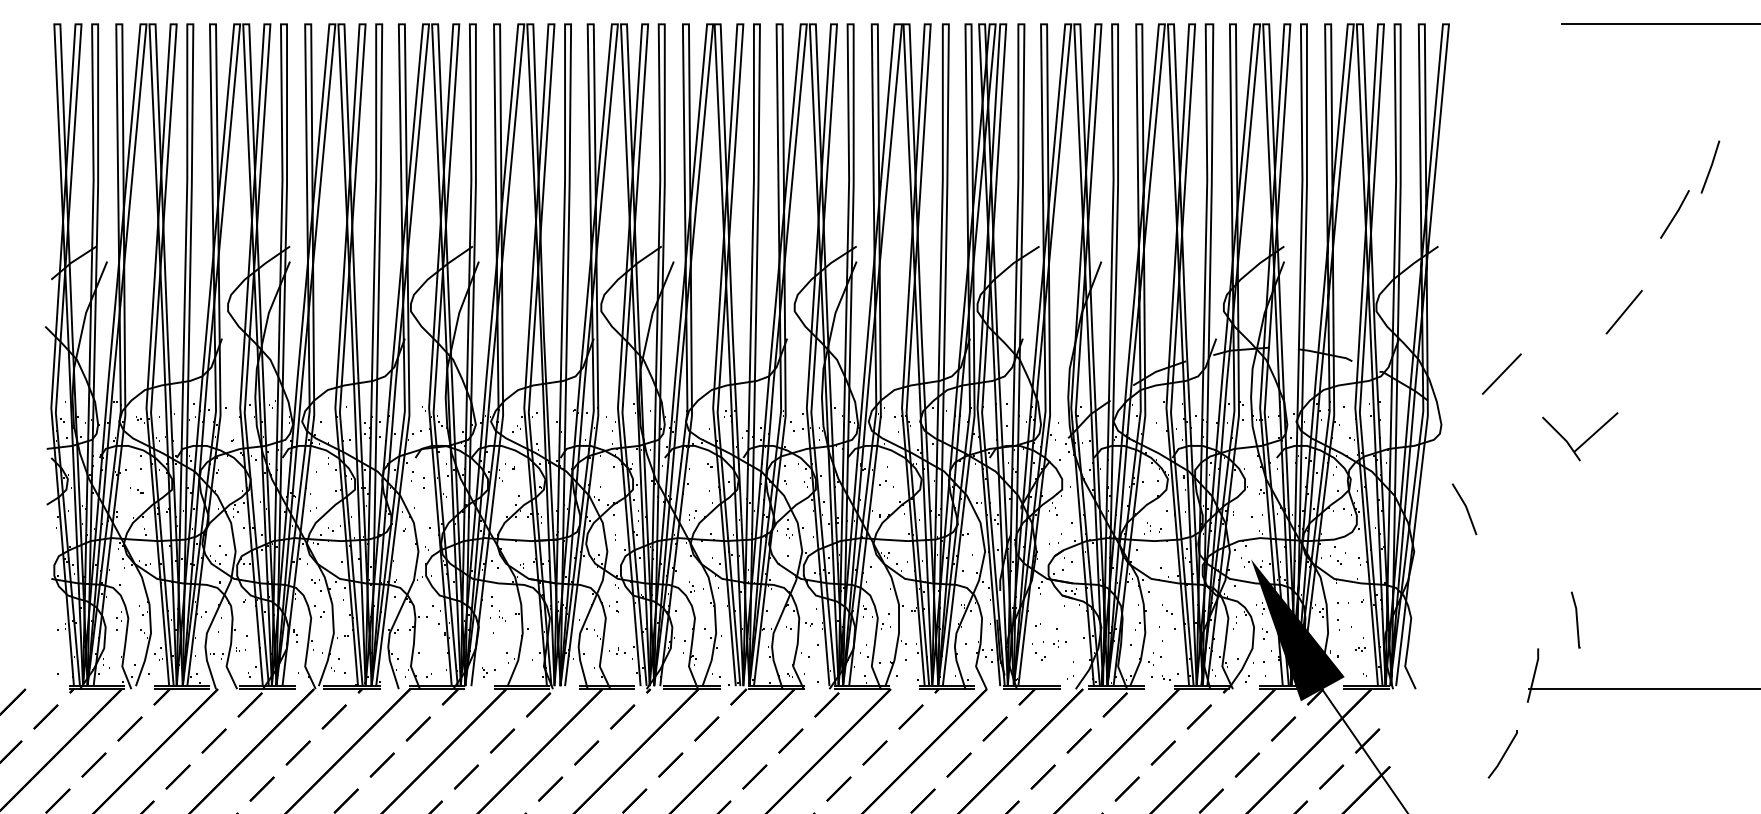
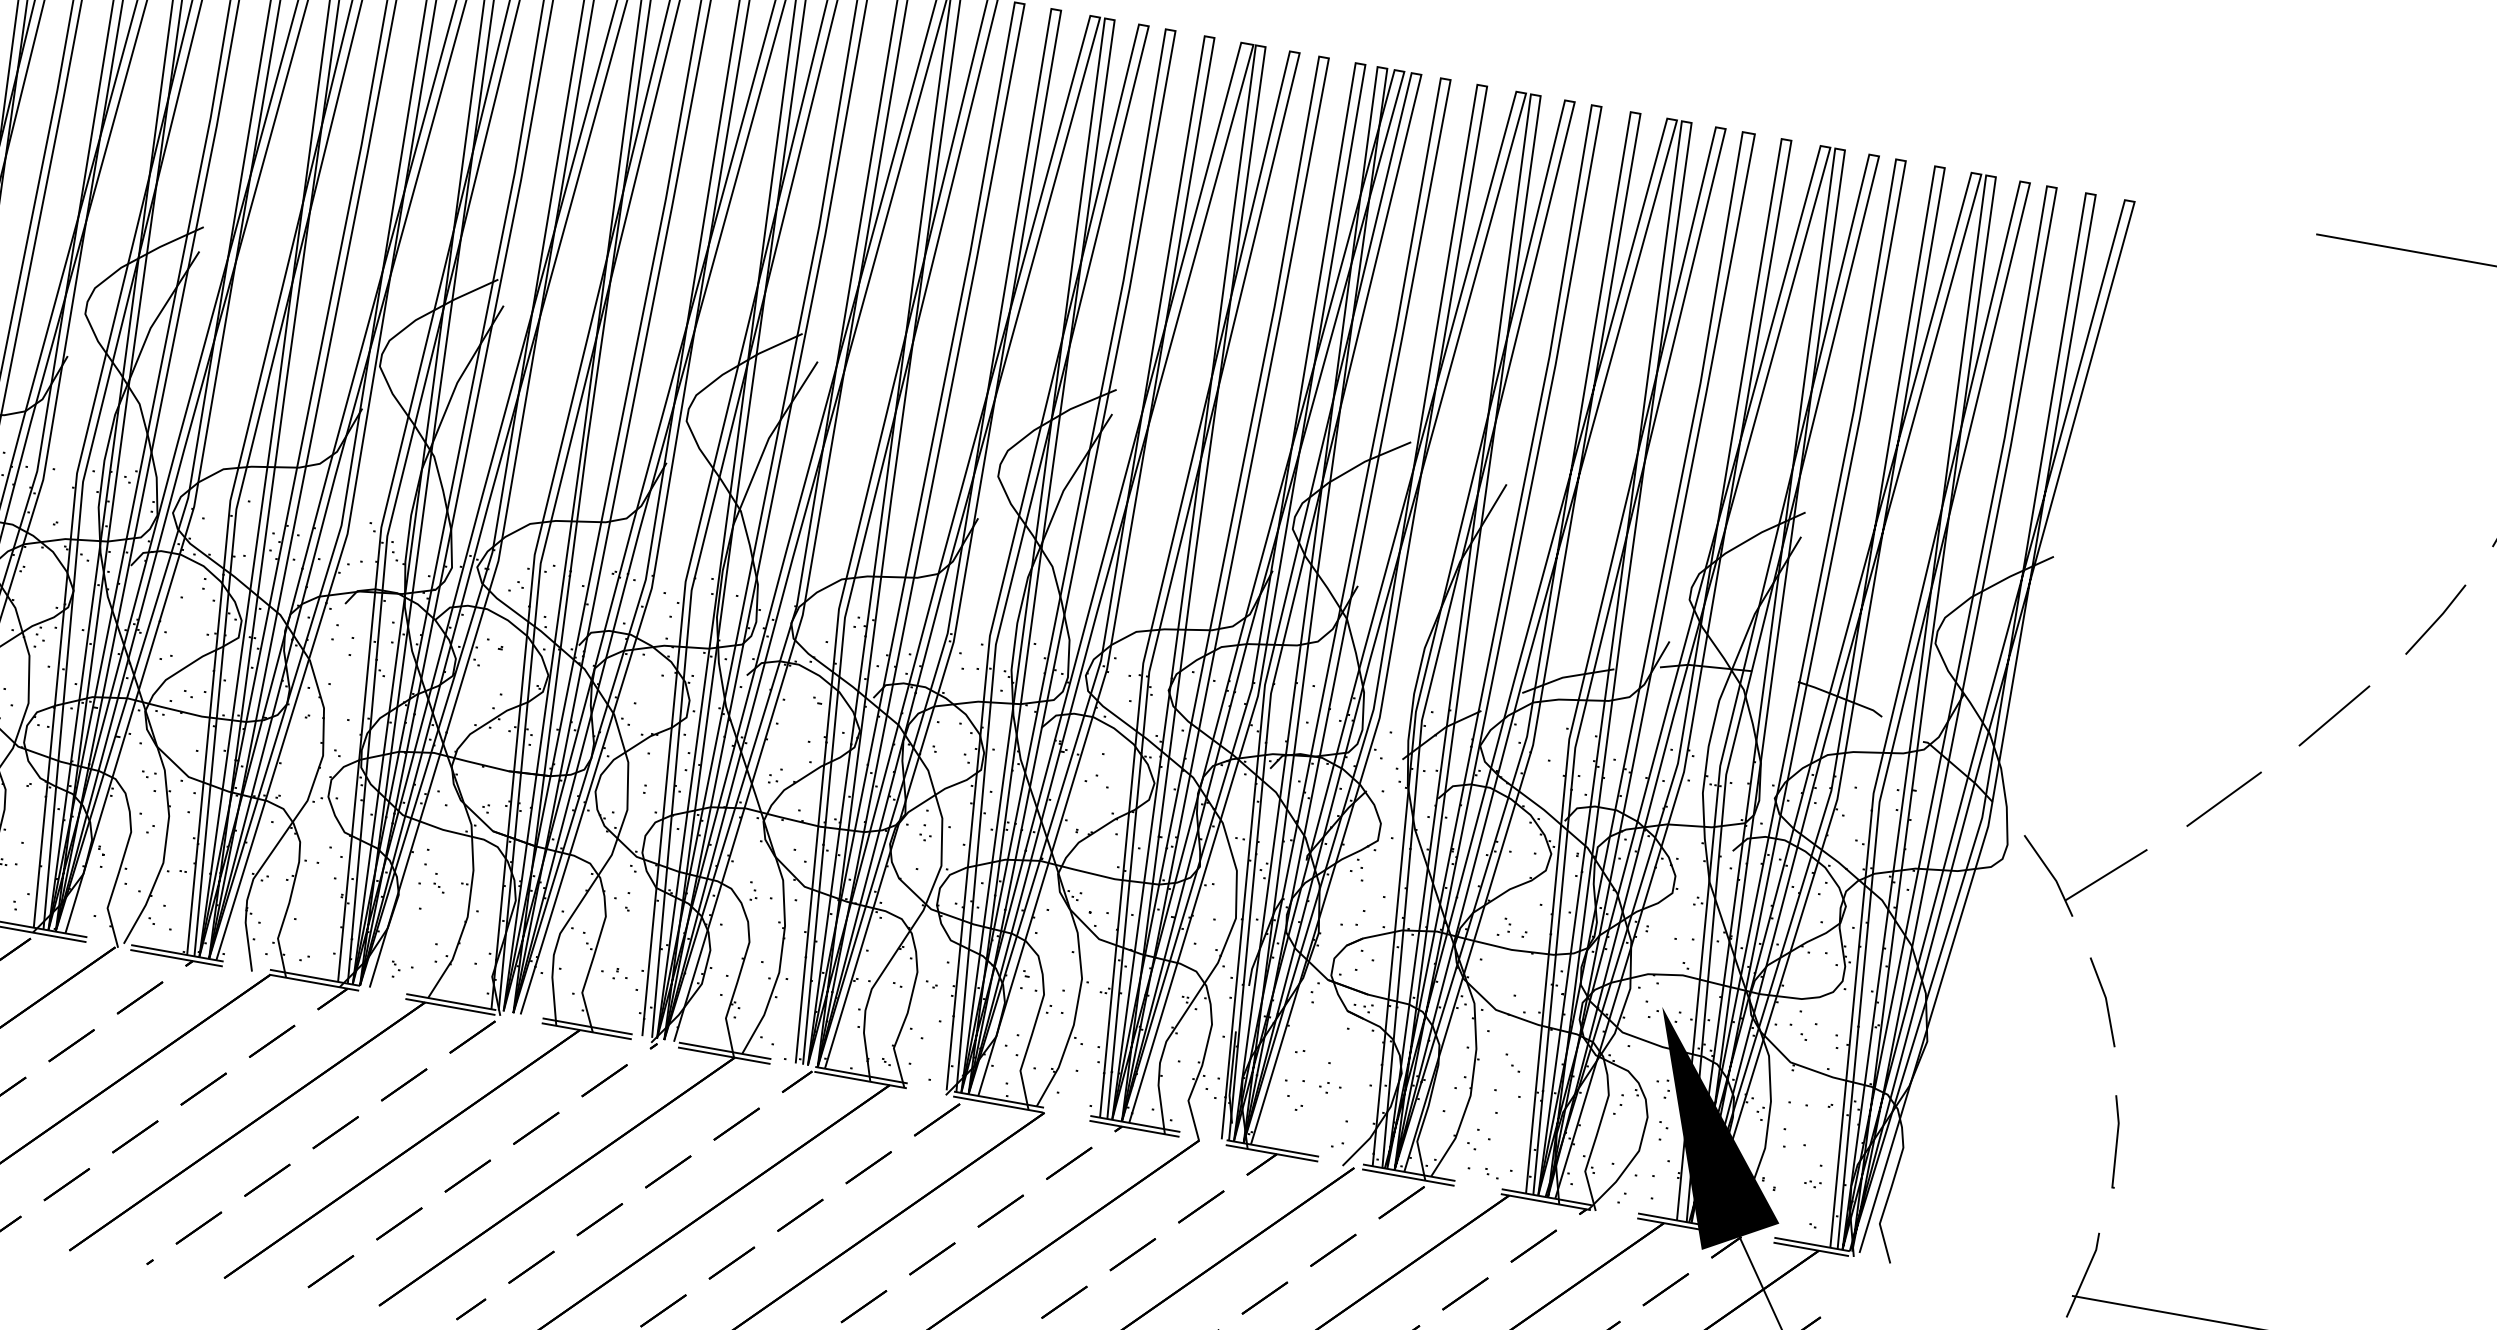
line: (1674, 214) -> (2435, 619), moved
line: (1501, 373) -> (2223, 798), moved
part: (1585, 440) -> (2086, 885), moved
line: (1465, 508) -> (2104, 1001), moved
line: (1576, 619) -> (2116, 1141), moved

